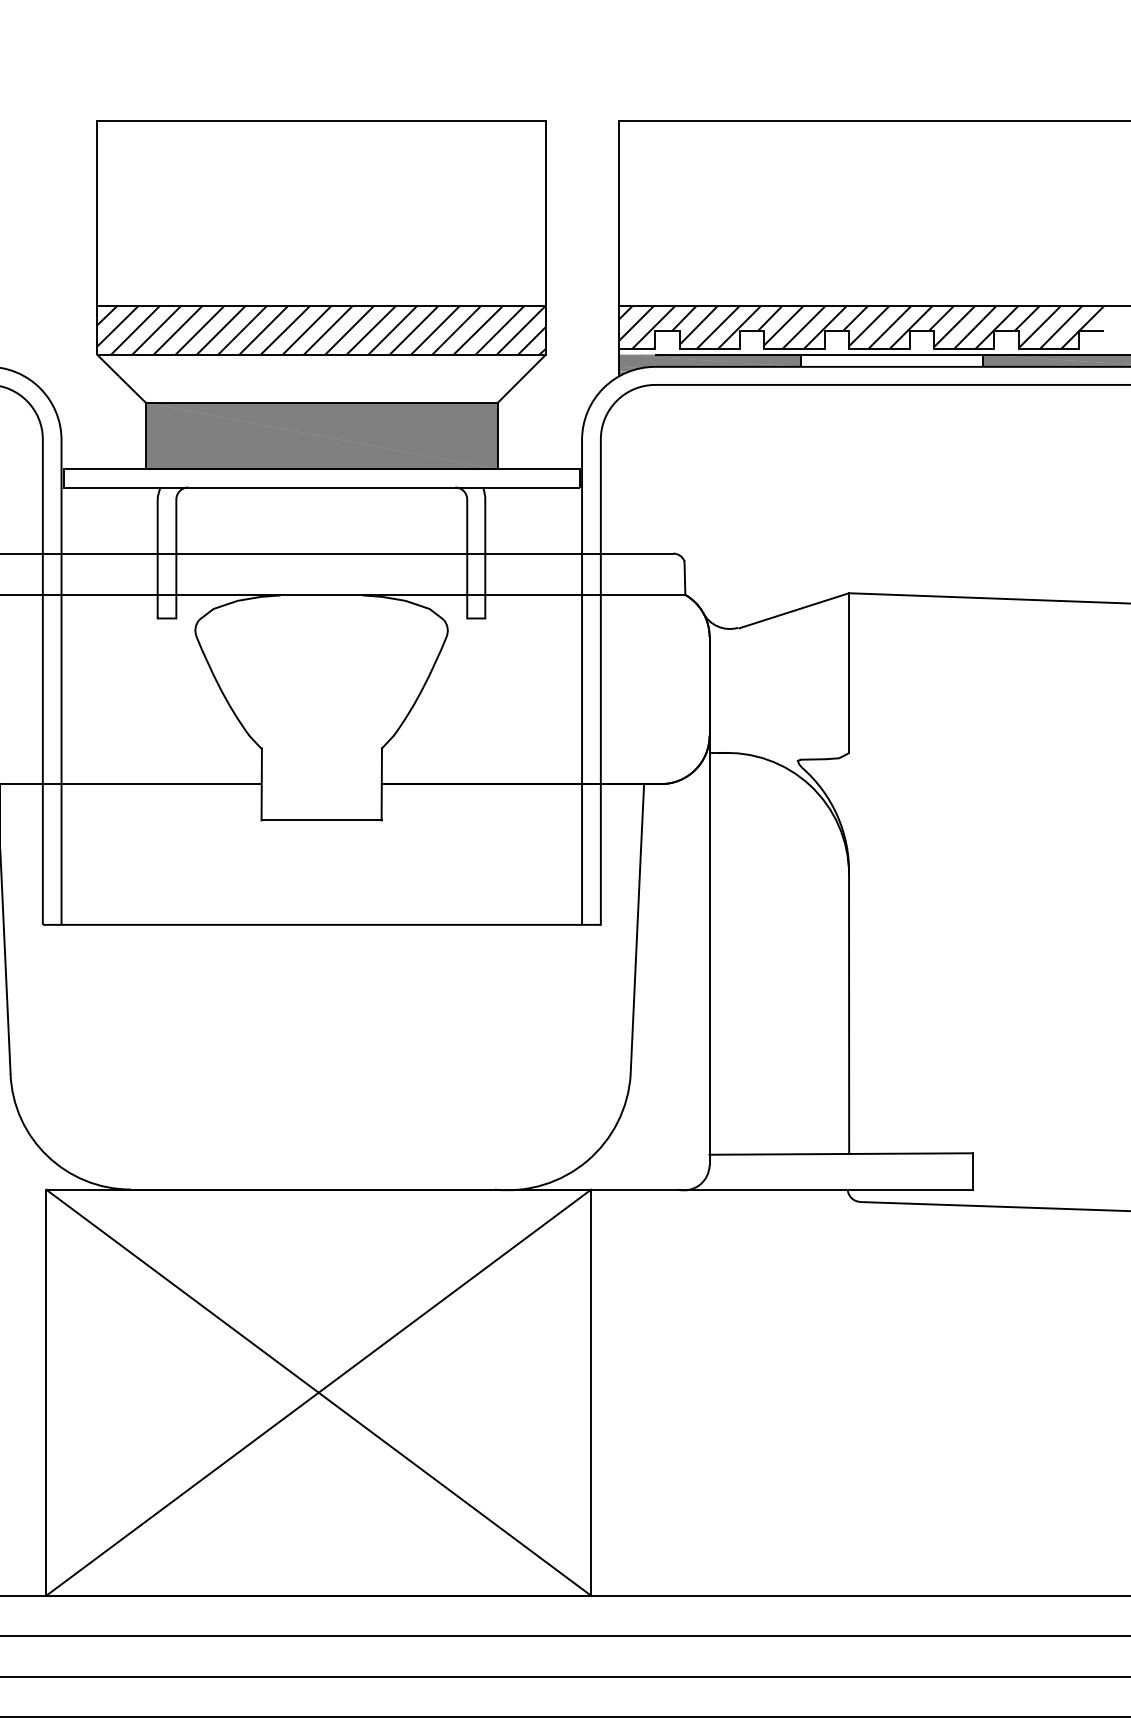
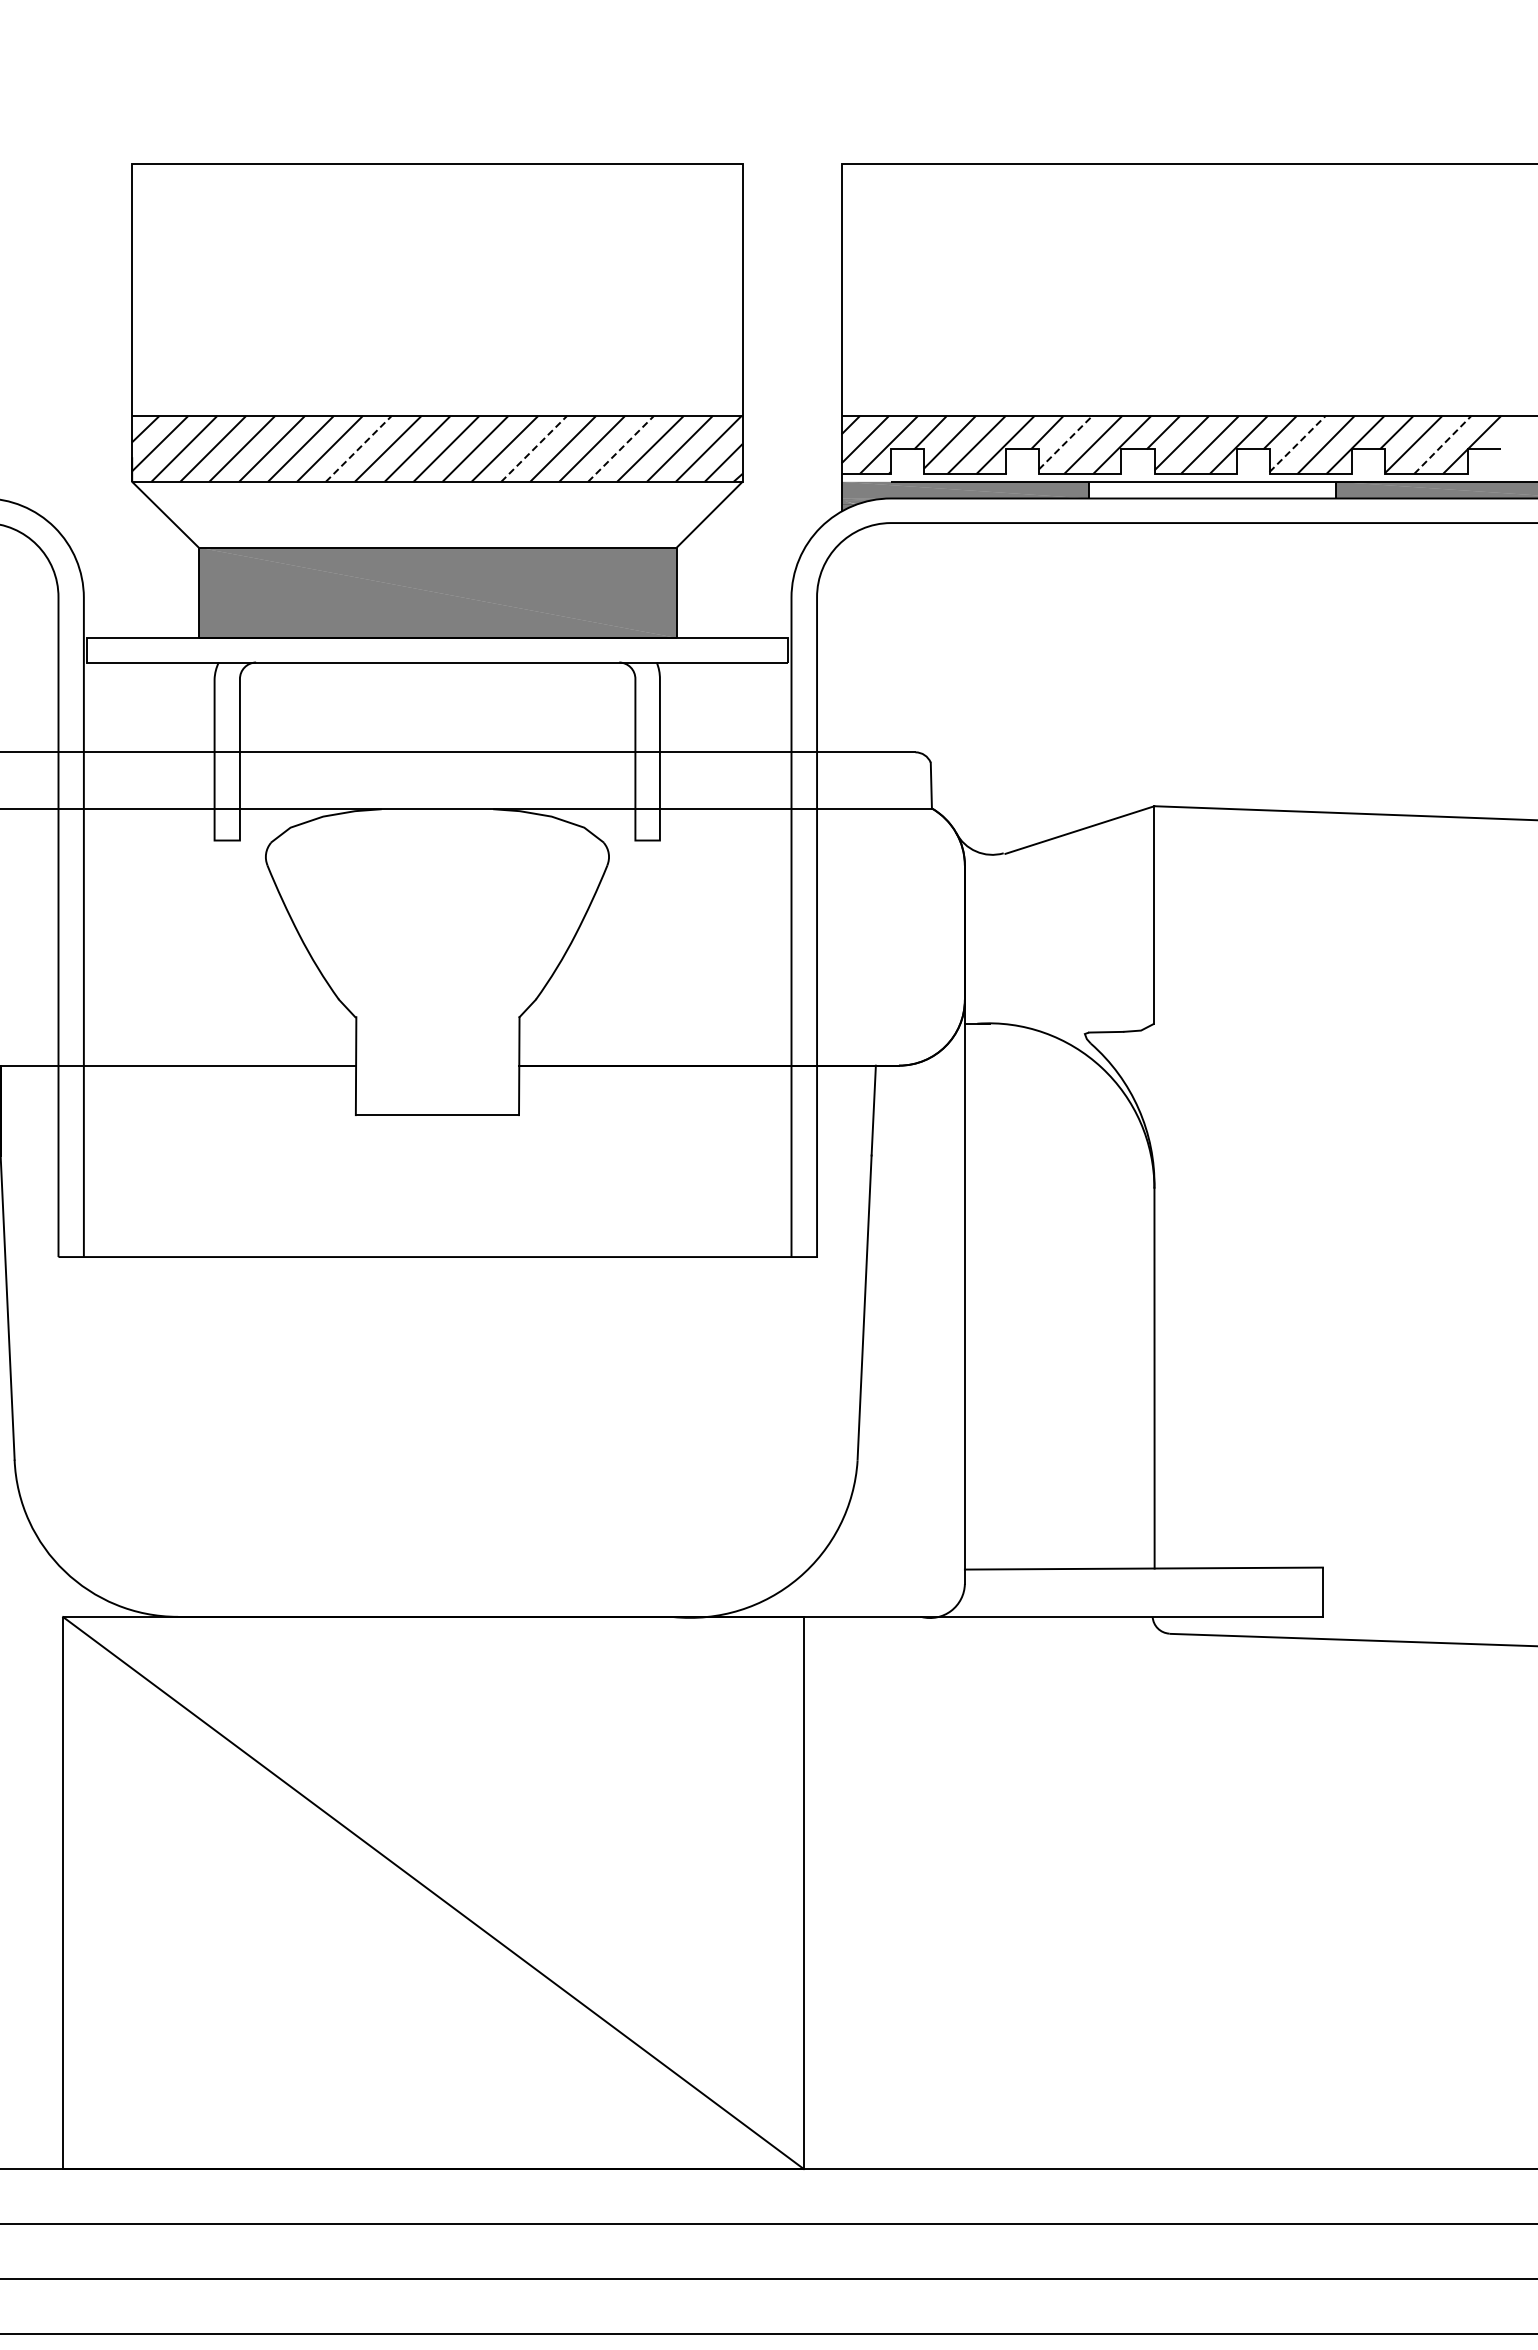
line: (783, 325) -> (1065, 442), solid -> dashed
line: (954, 327) -> (1297, 444), solid -> dashed
line: (1060, 327) -> (1442, 445), solid -> dashed
line: (263, 330) -> (358, 448), solid -> dashed
line: (393, 330) -> (534, 448), solid -> dashed
line: (456, 330) -> (620, 448), solid -> dashed
line: (318, 1393) -> (433, 1893), removed

